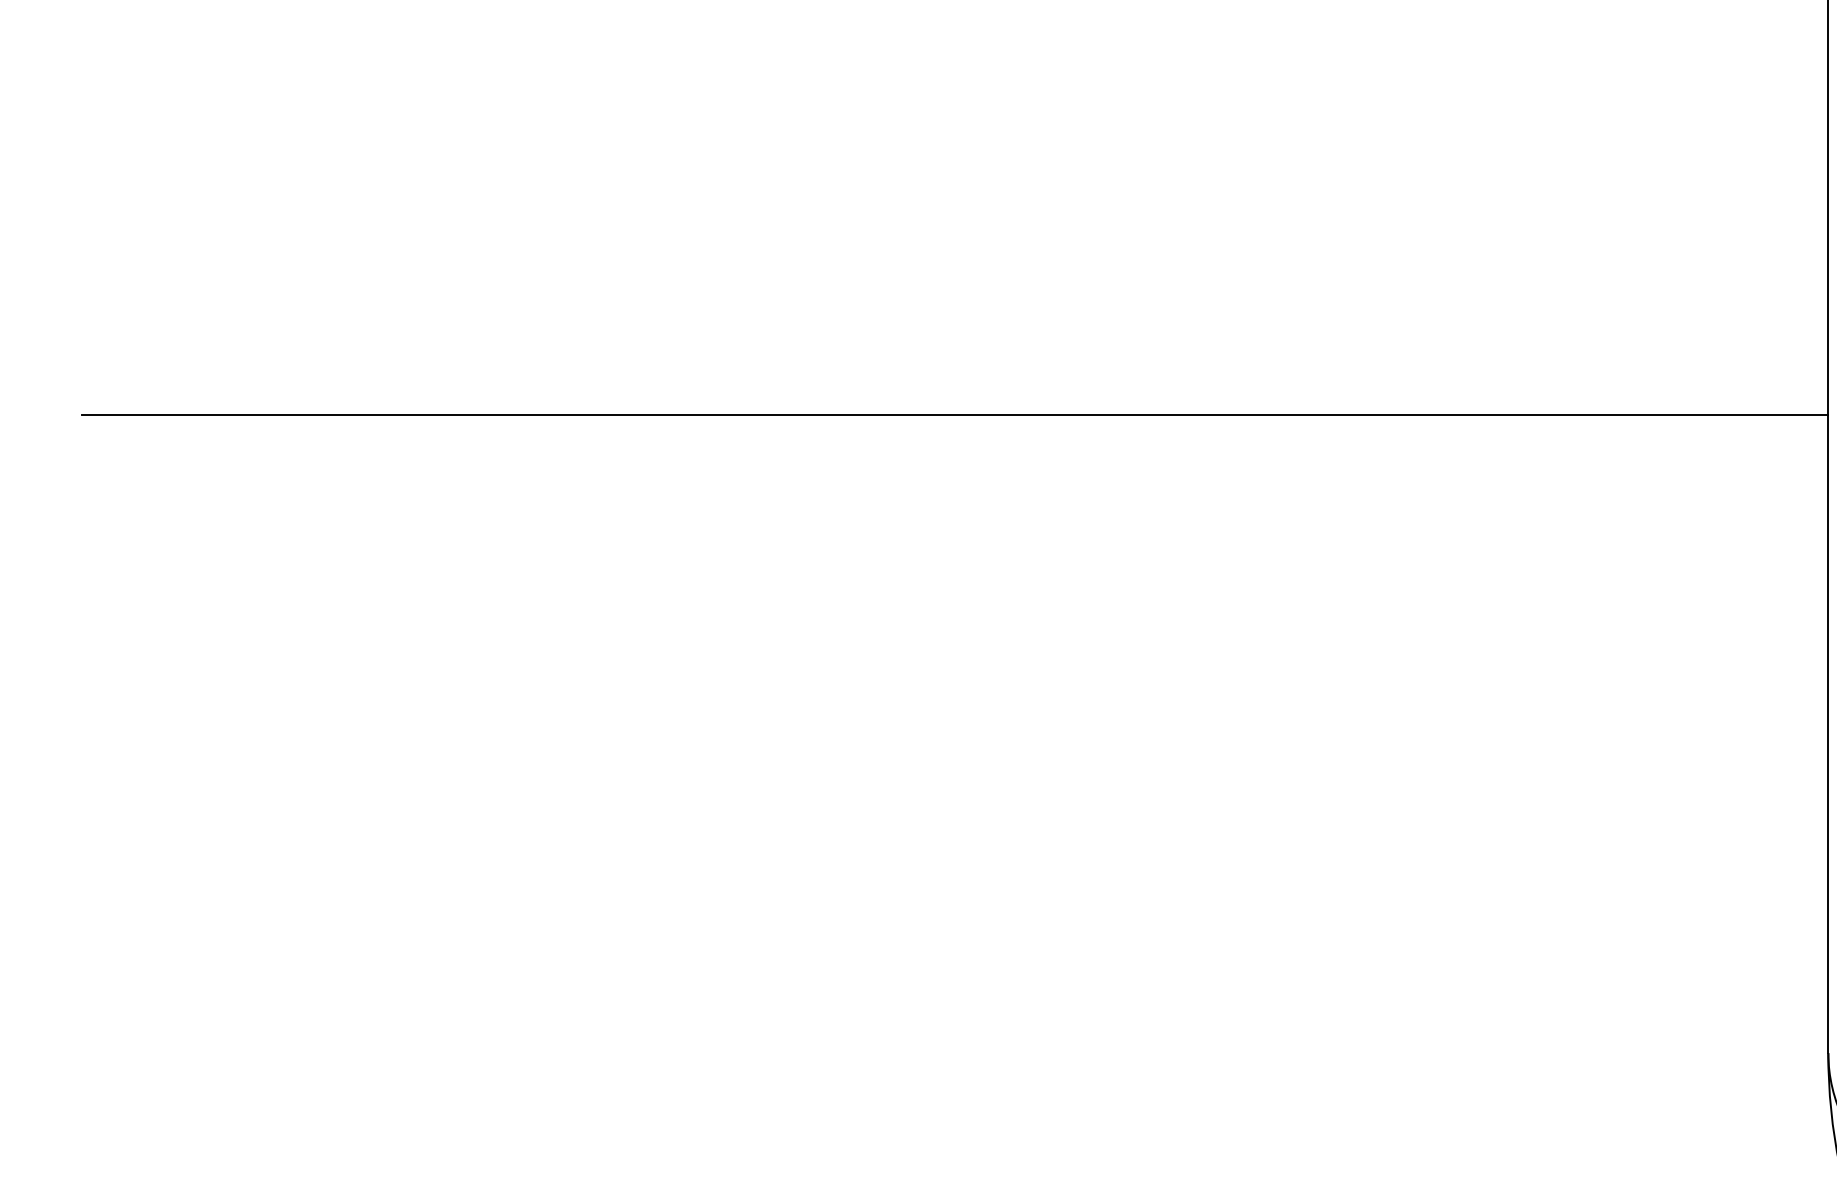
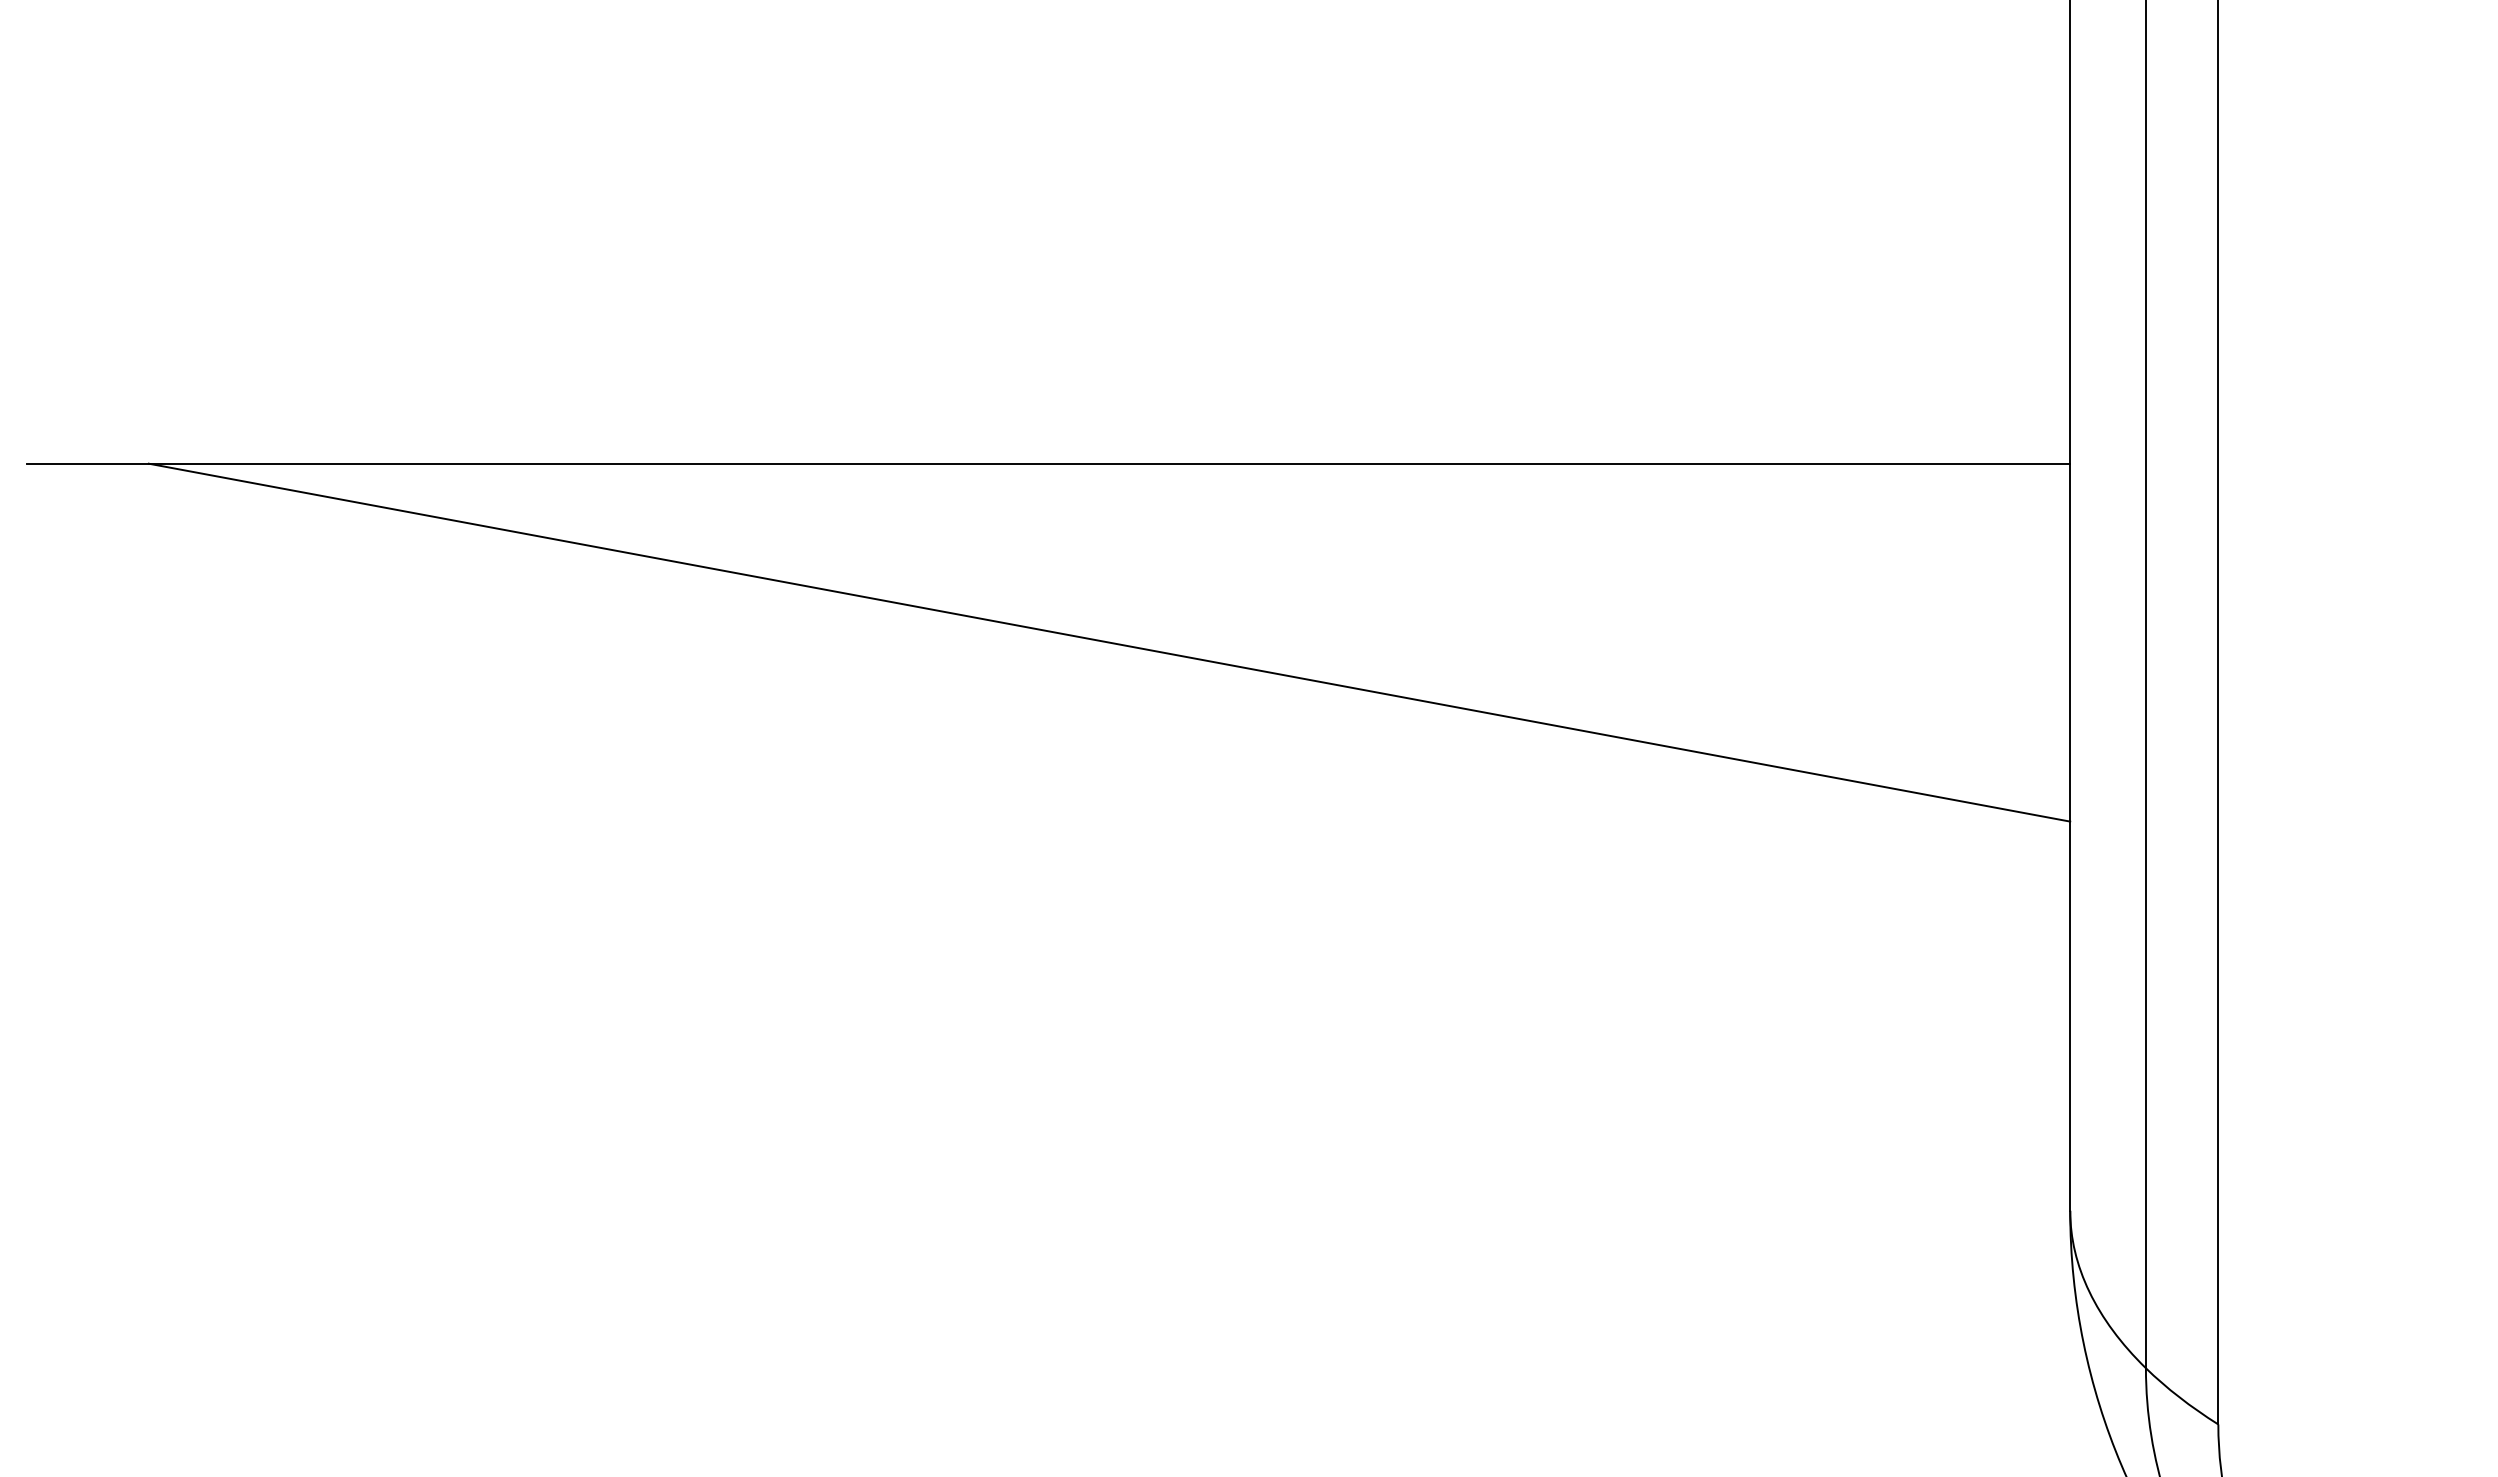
line: (1007, 567) -> (1109, 642), added

